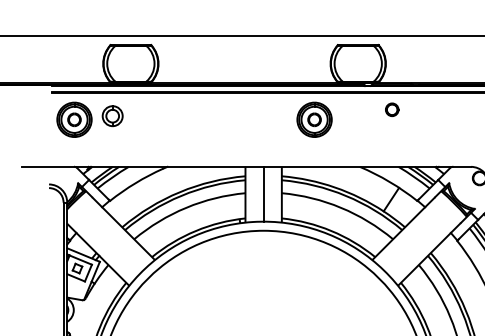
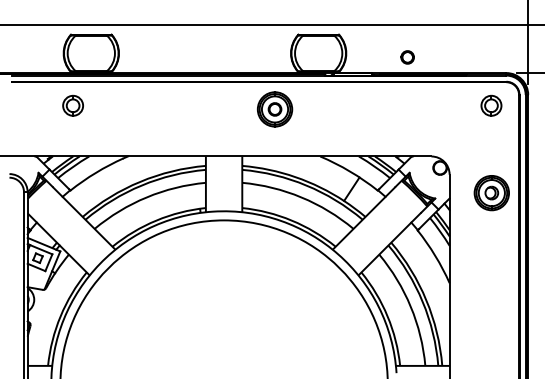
part: (392, 109) -> (407, 57), moved
part: (74, 119) -> (34, 109), removed
line: (264, 193) -> (224, 183), removed

